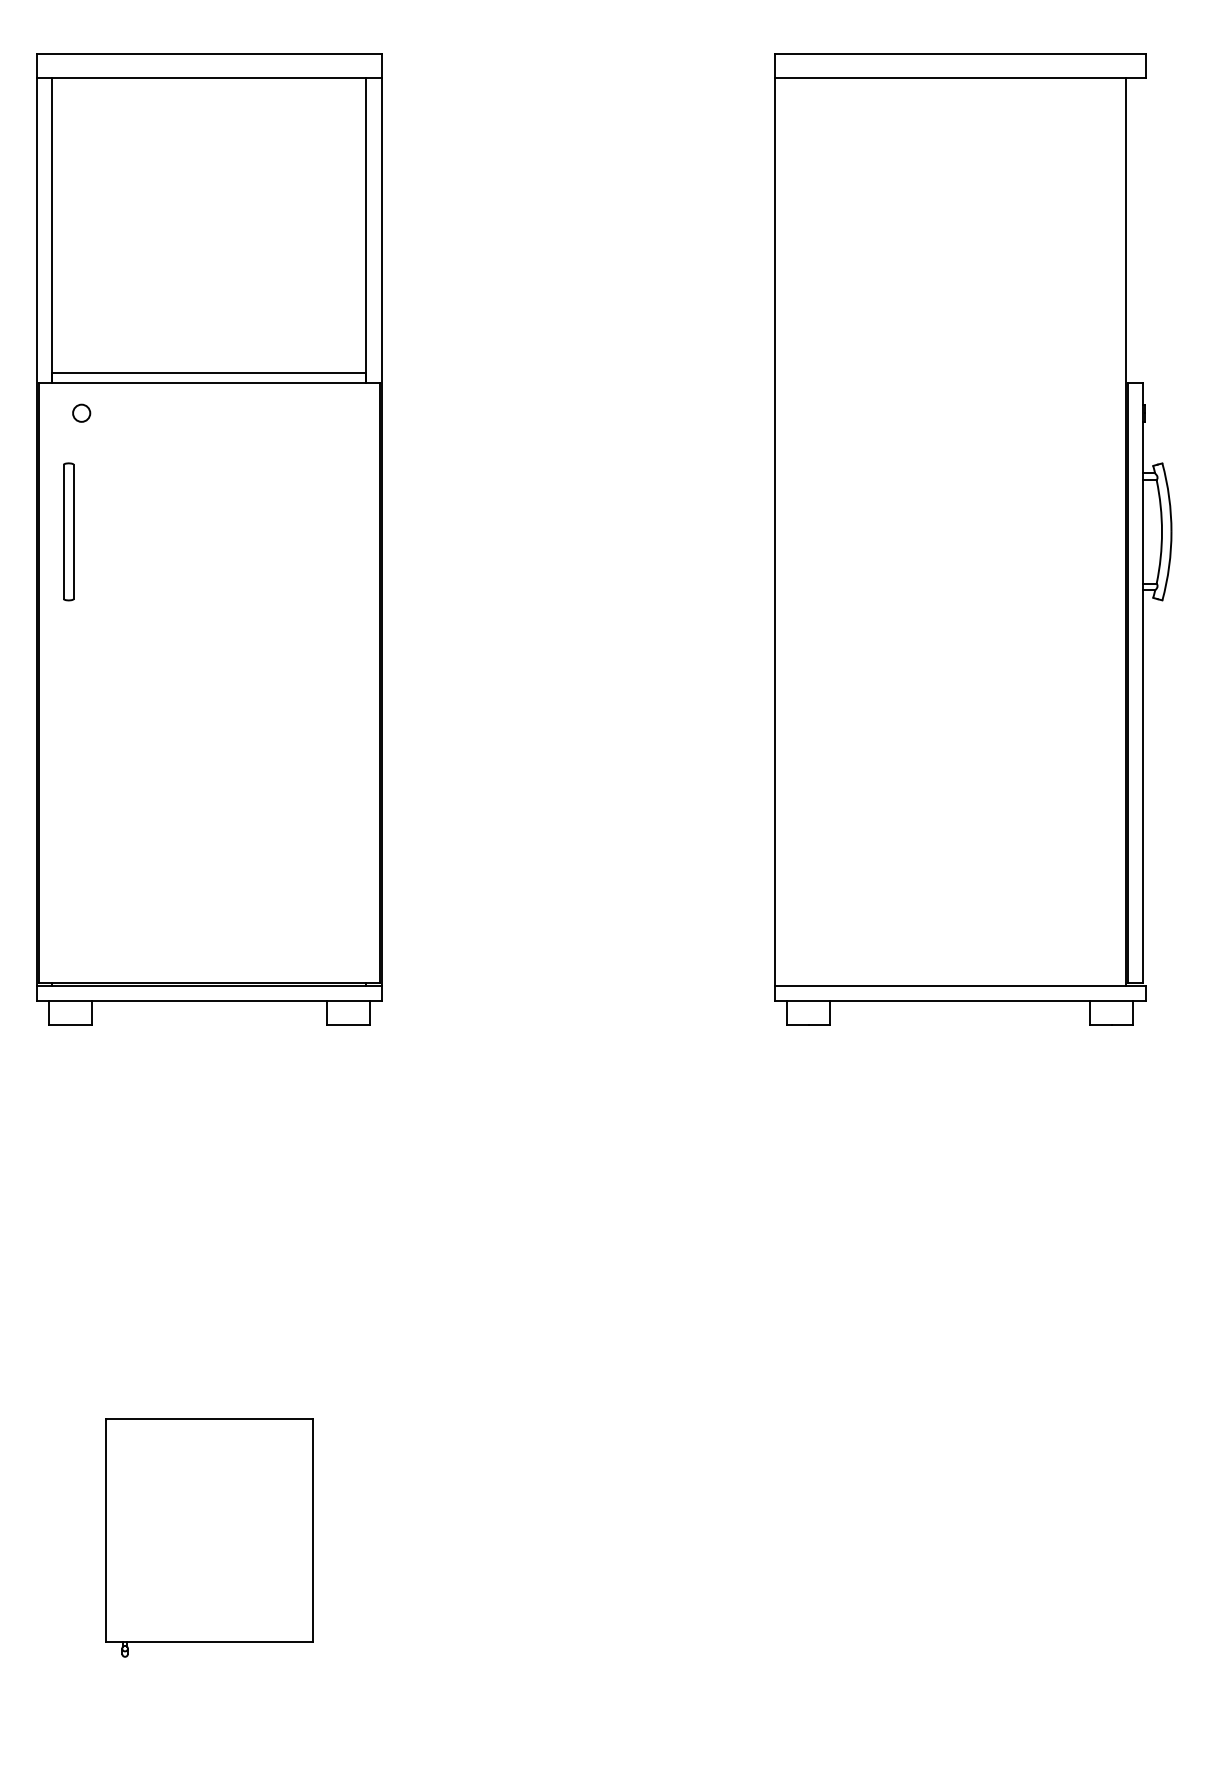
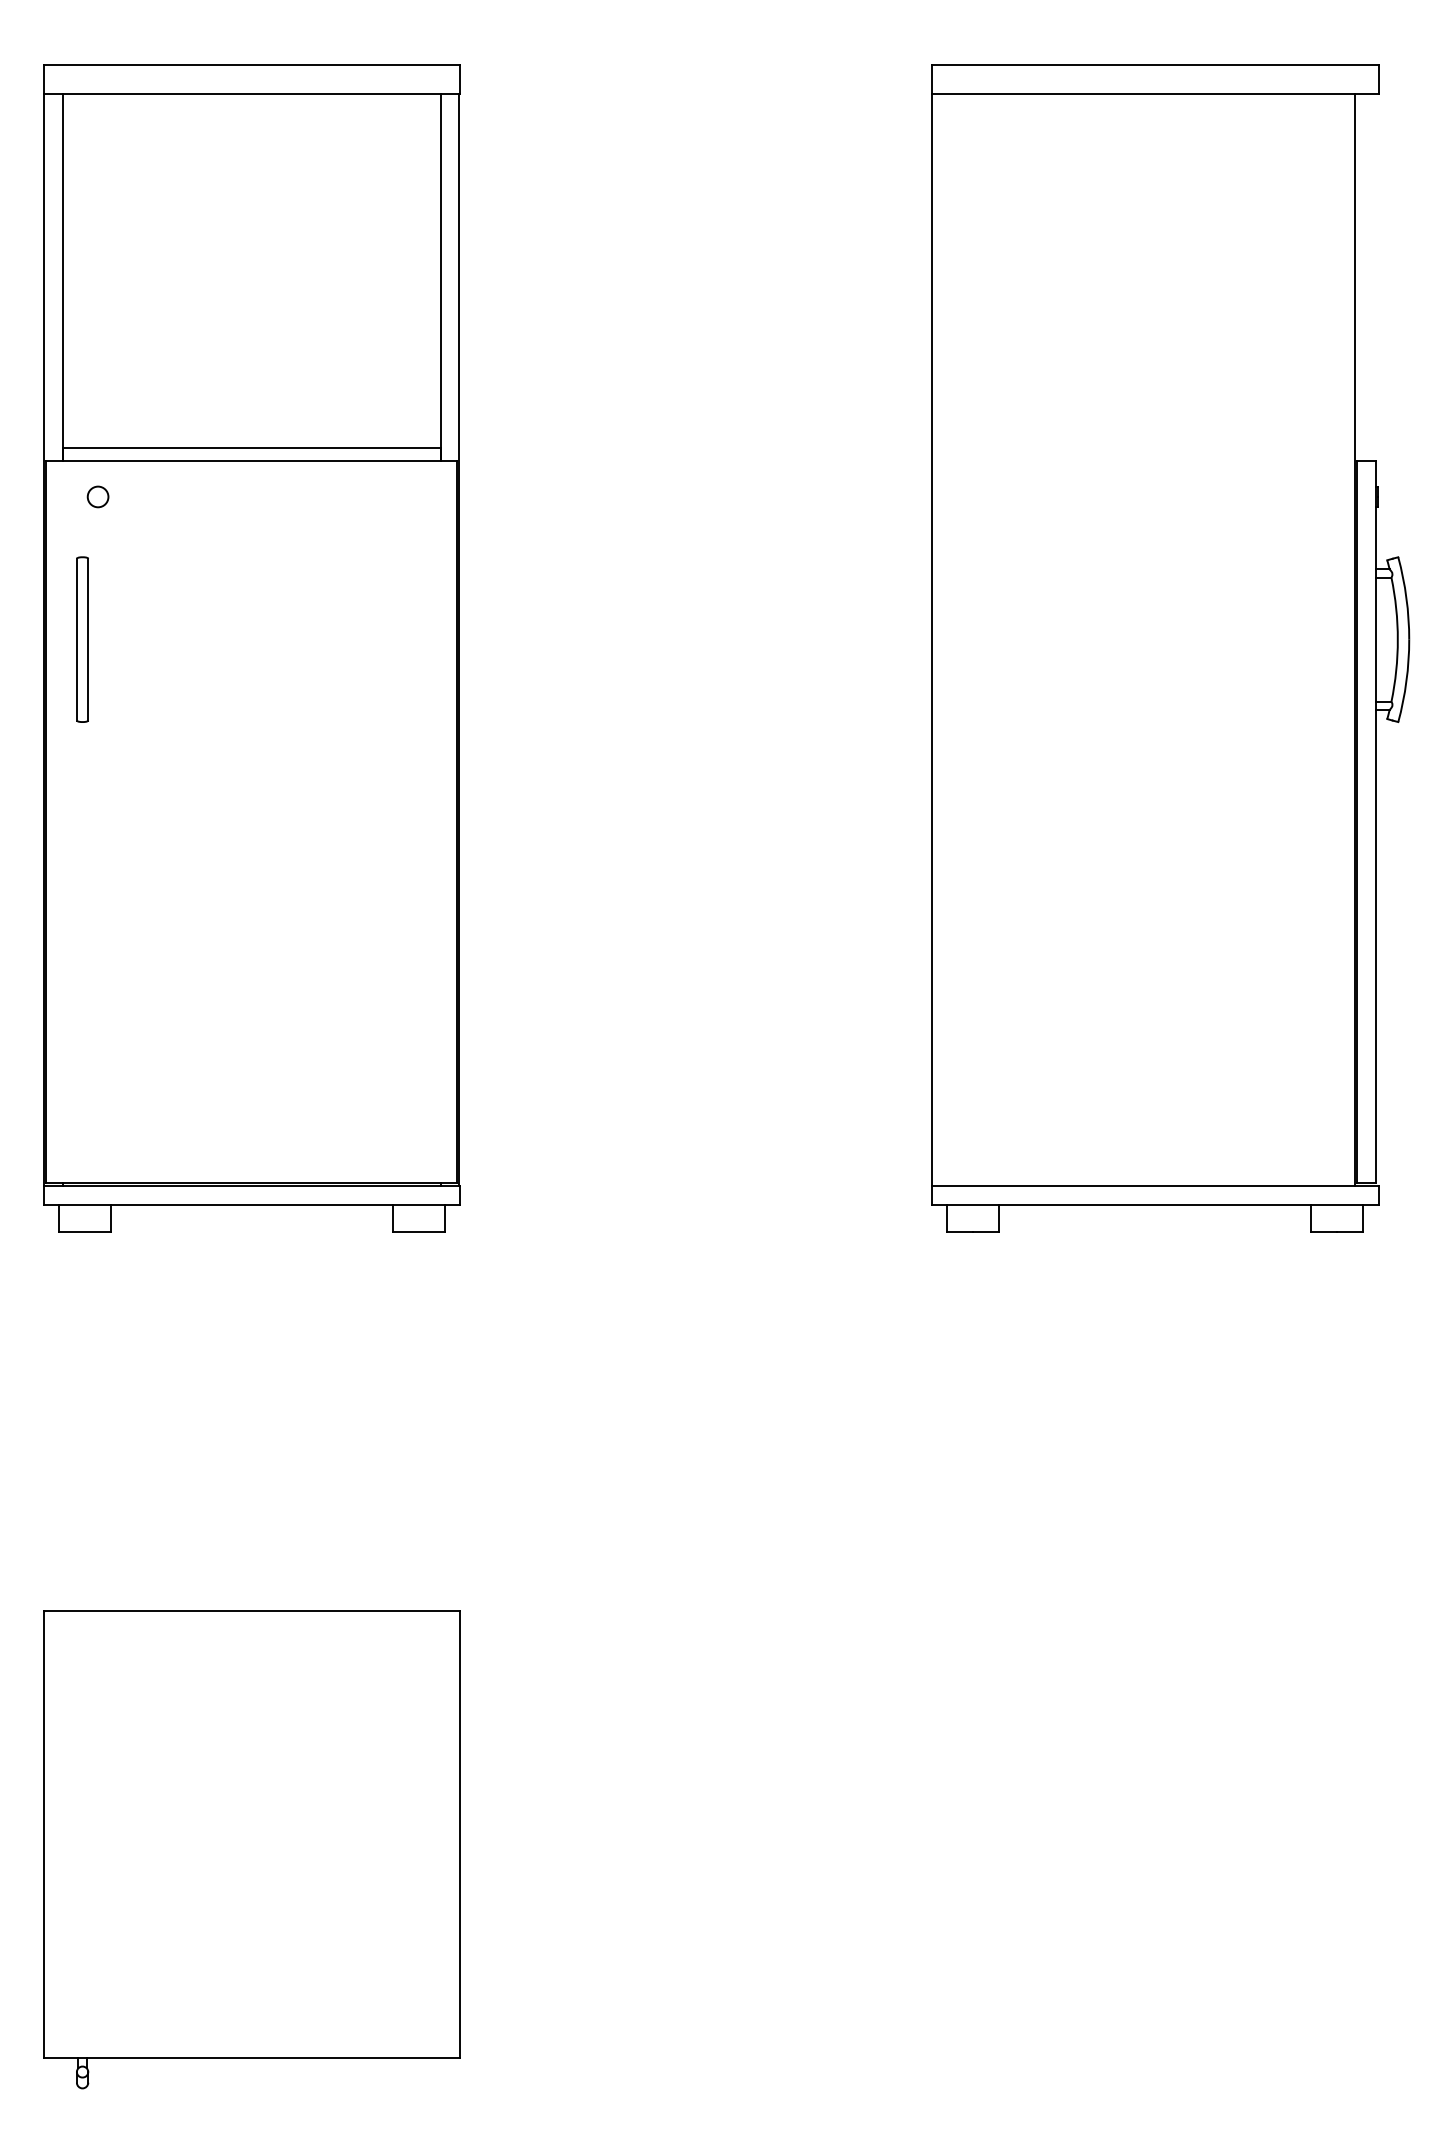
part: (209, 1537) -> (251, 1849), size x1.67

